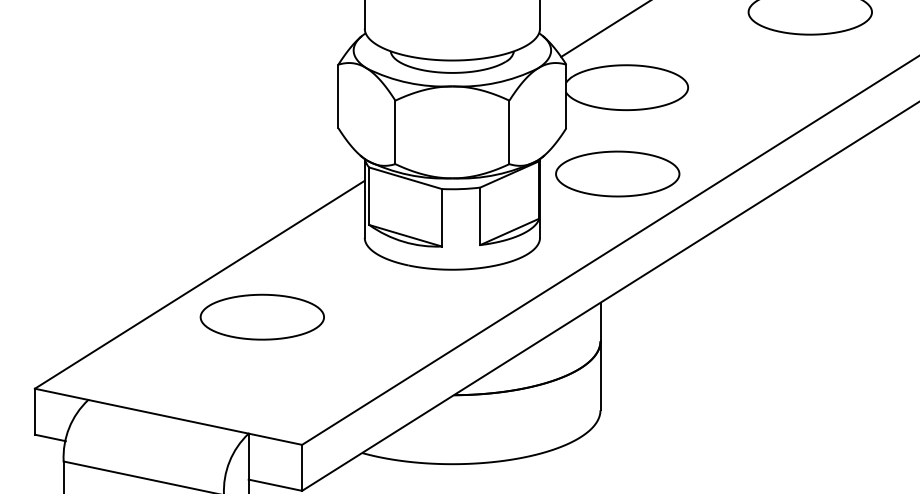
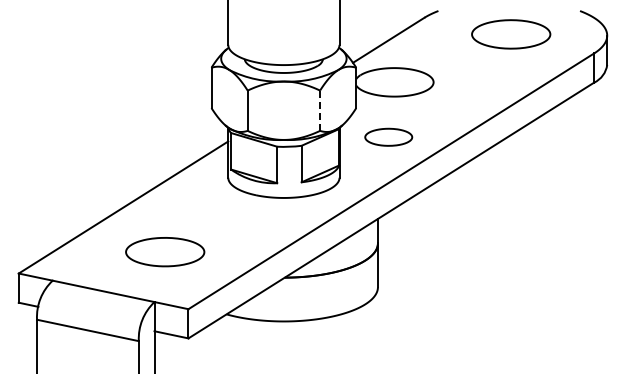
line: (510, 132) -> (320, 110), solid -> dashed
part: (617, 174) -> (388, 137), size x0.6
part: (262, 317) -> (165, 252), moved

